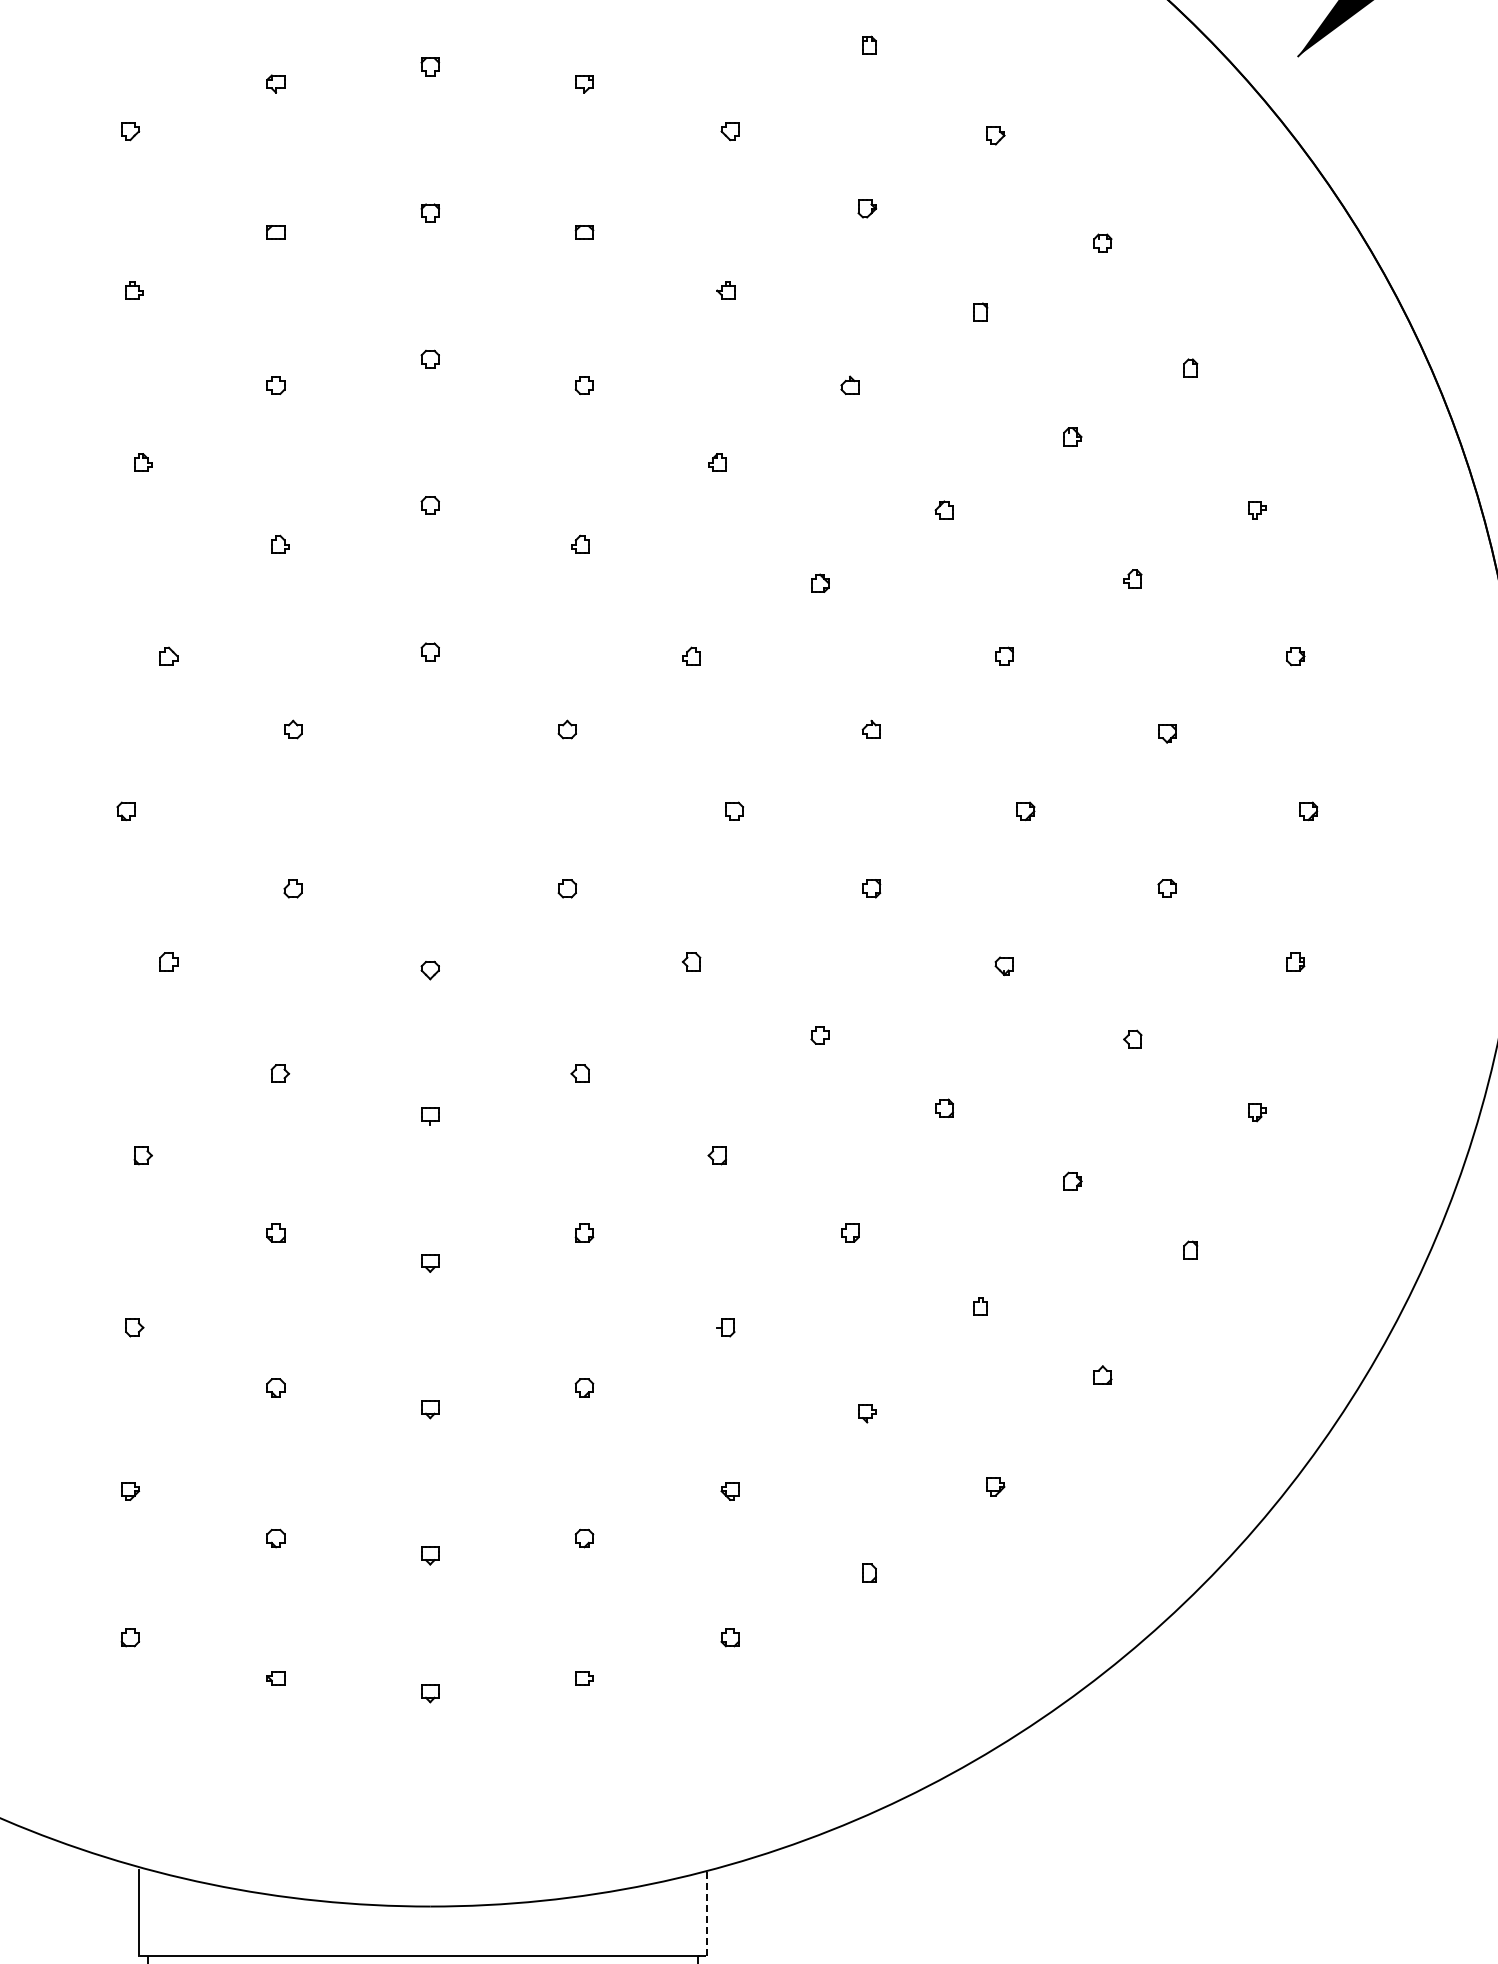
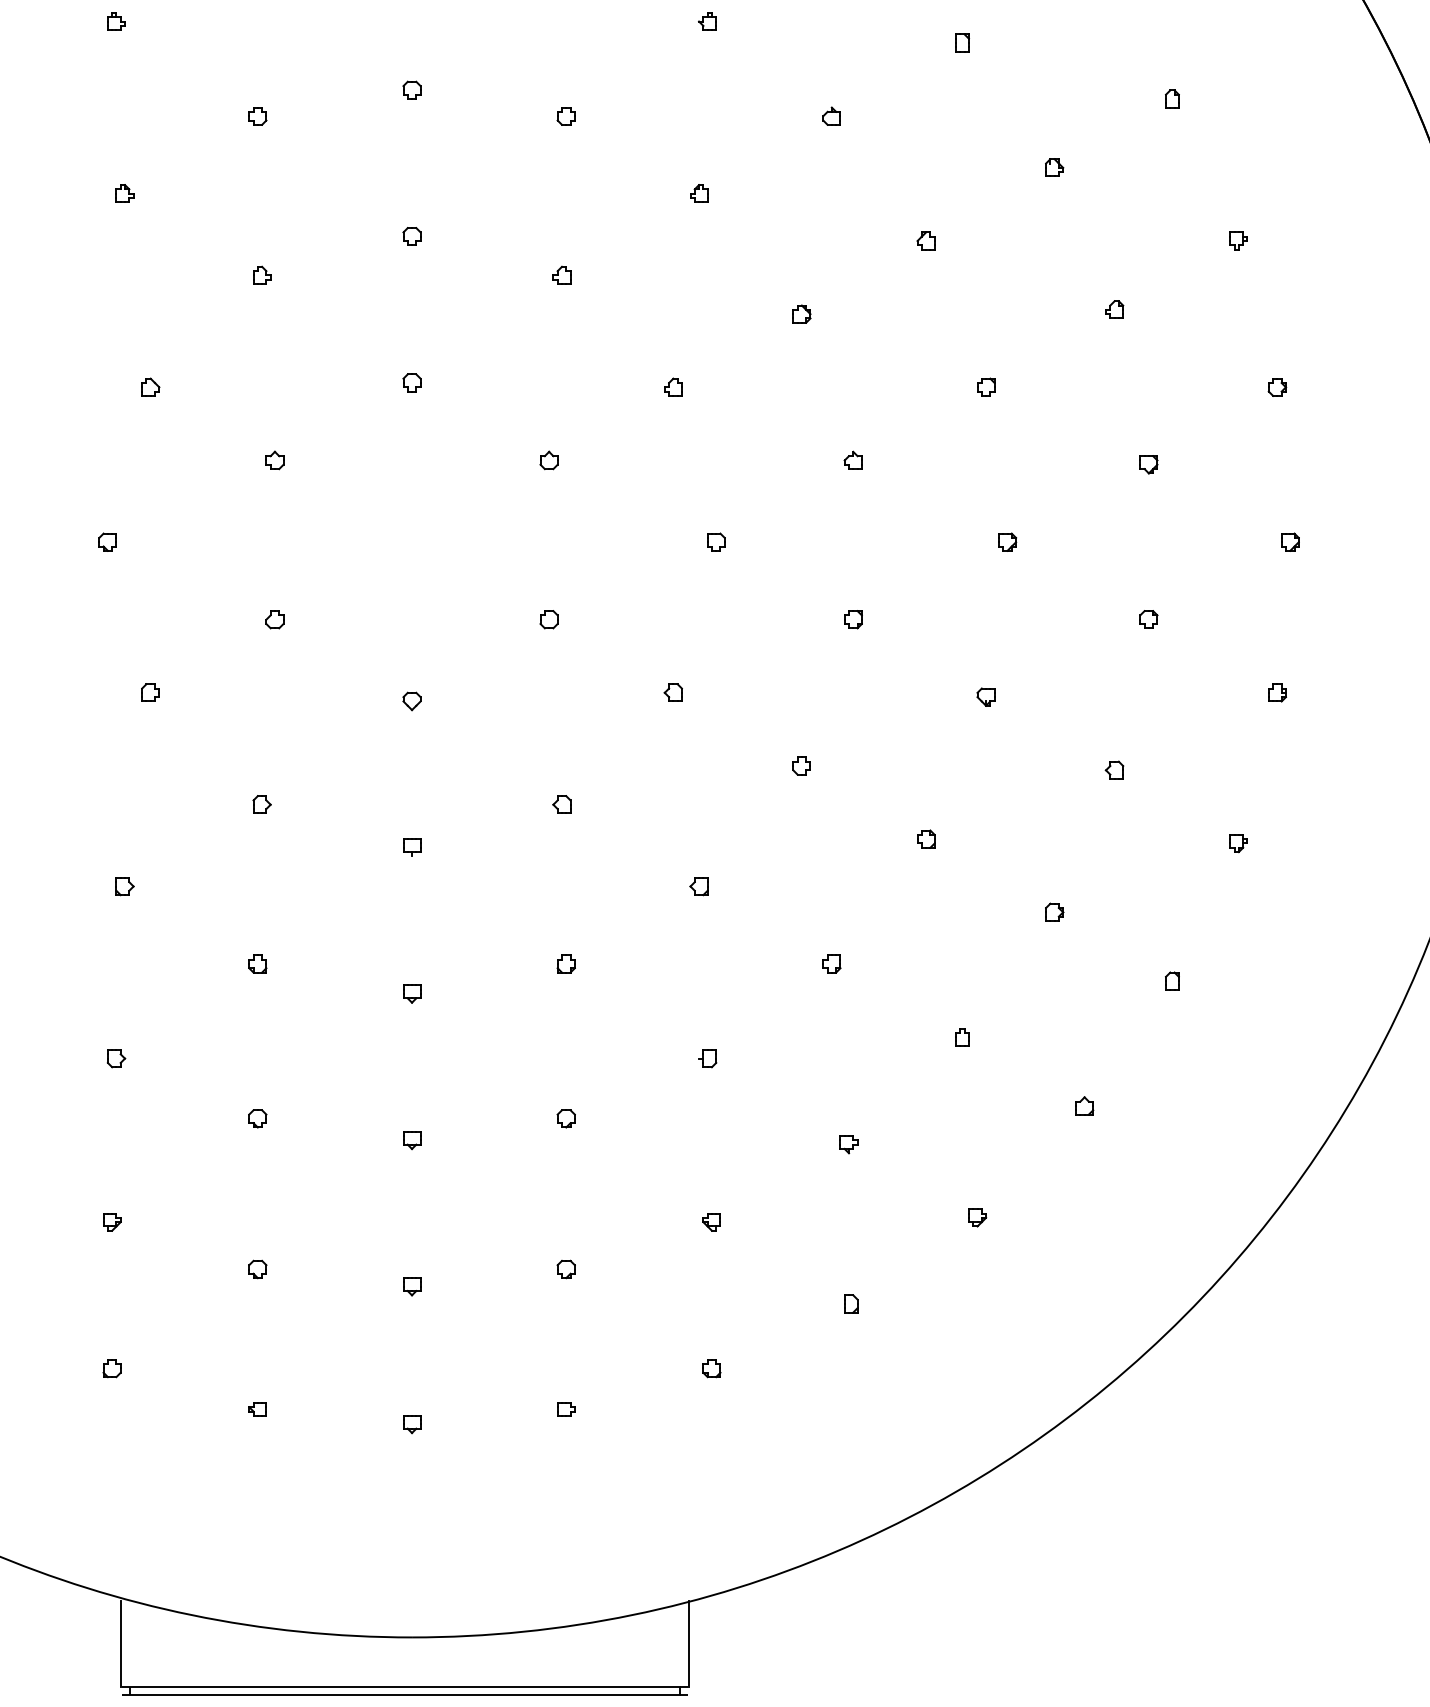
line: (707, 1912) -> (689, 1643), dashed -> solid

